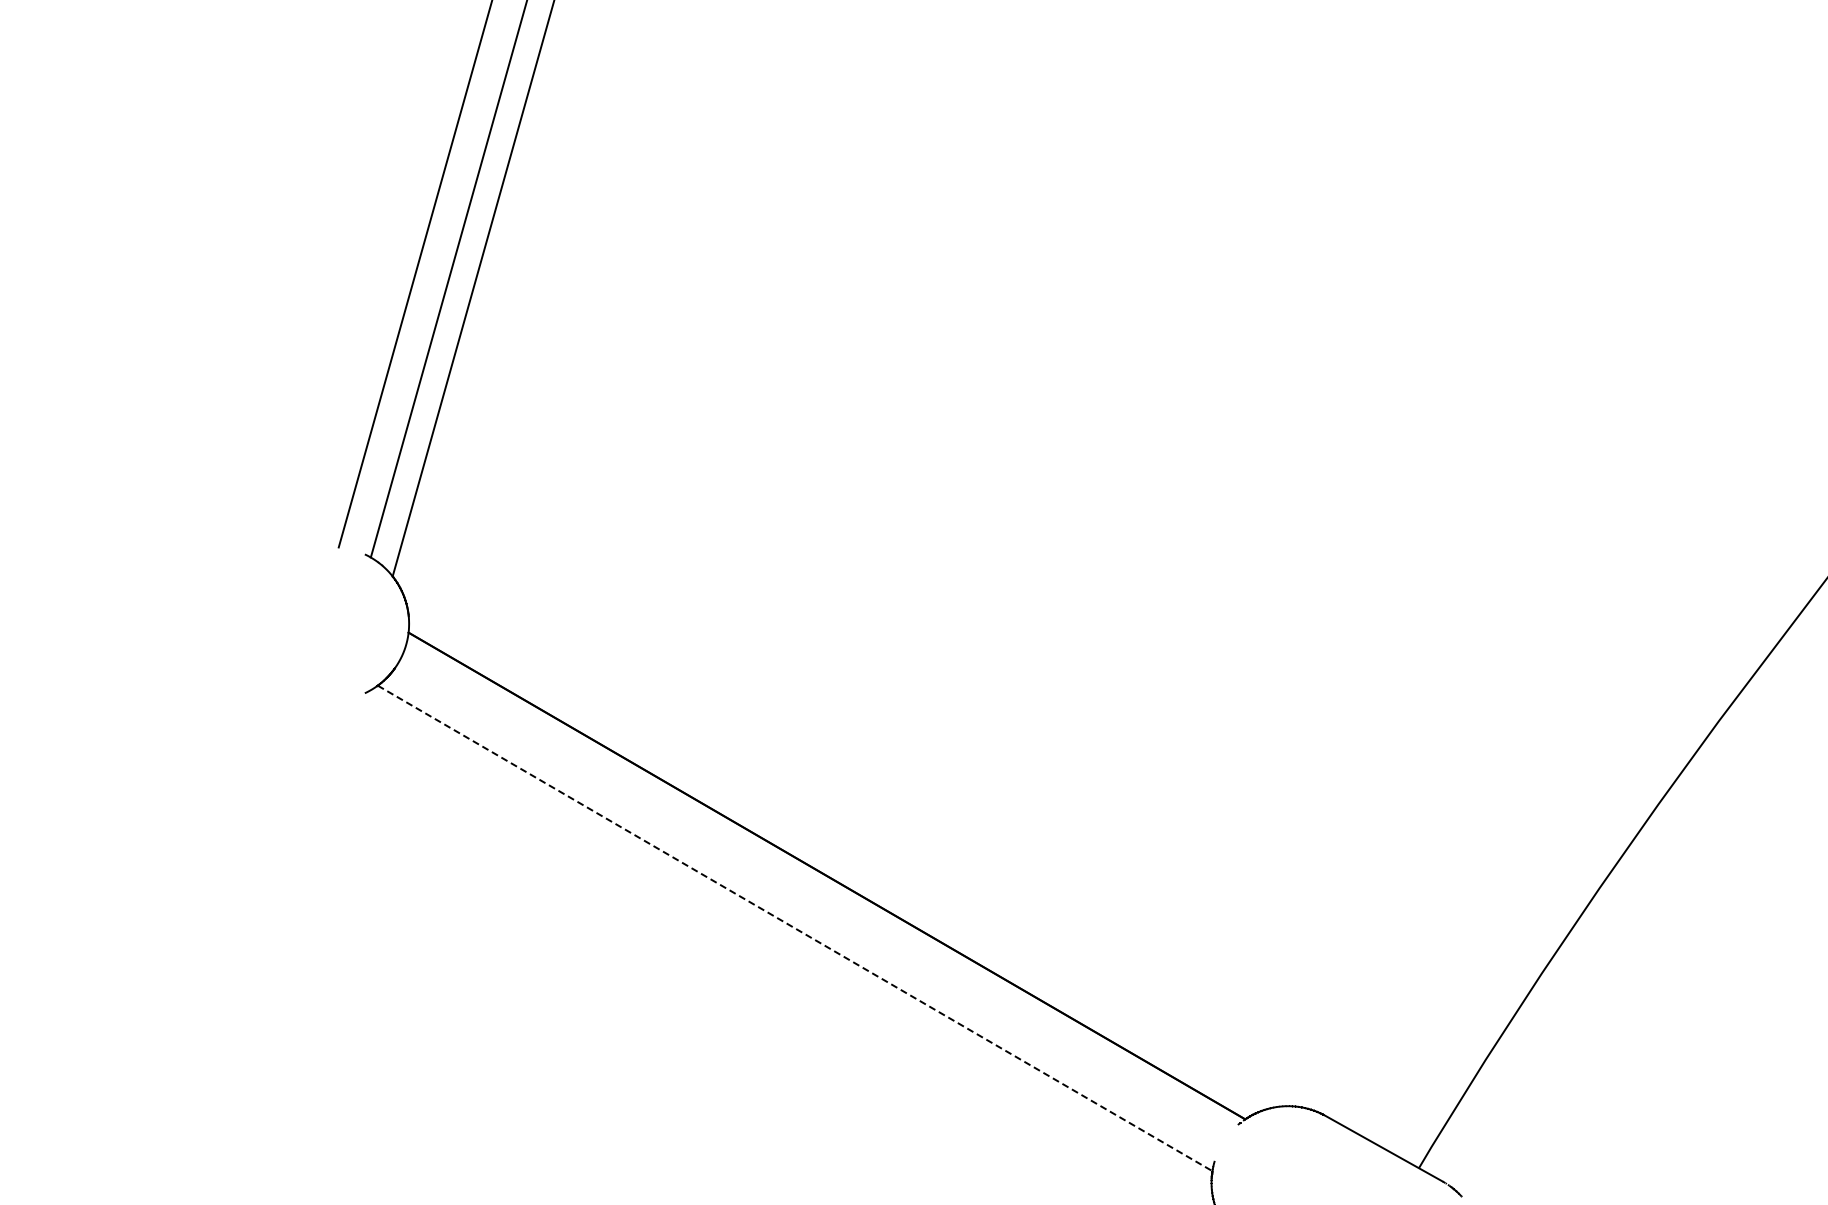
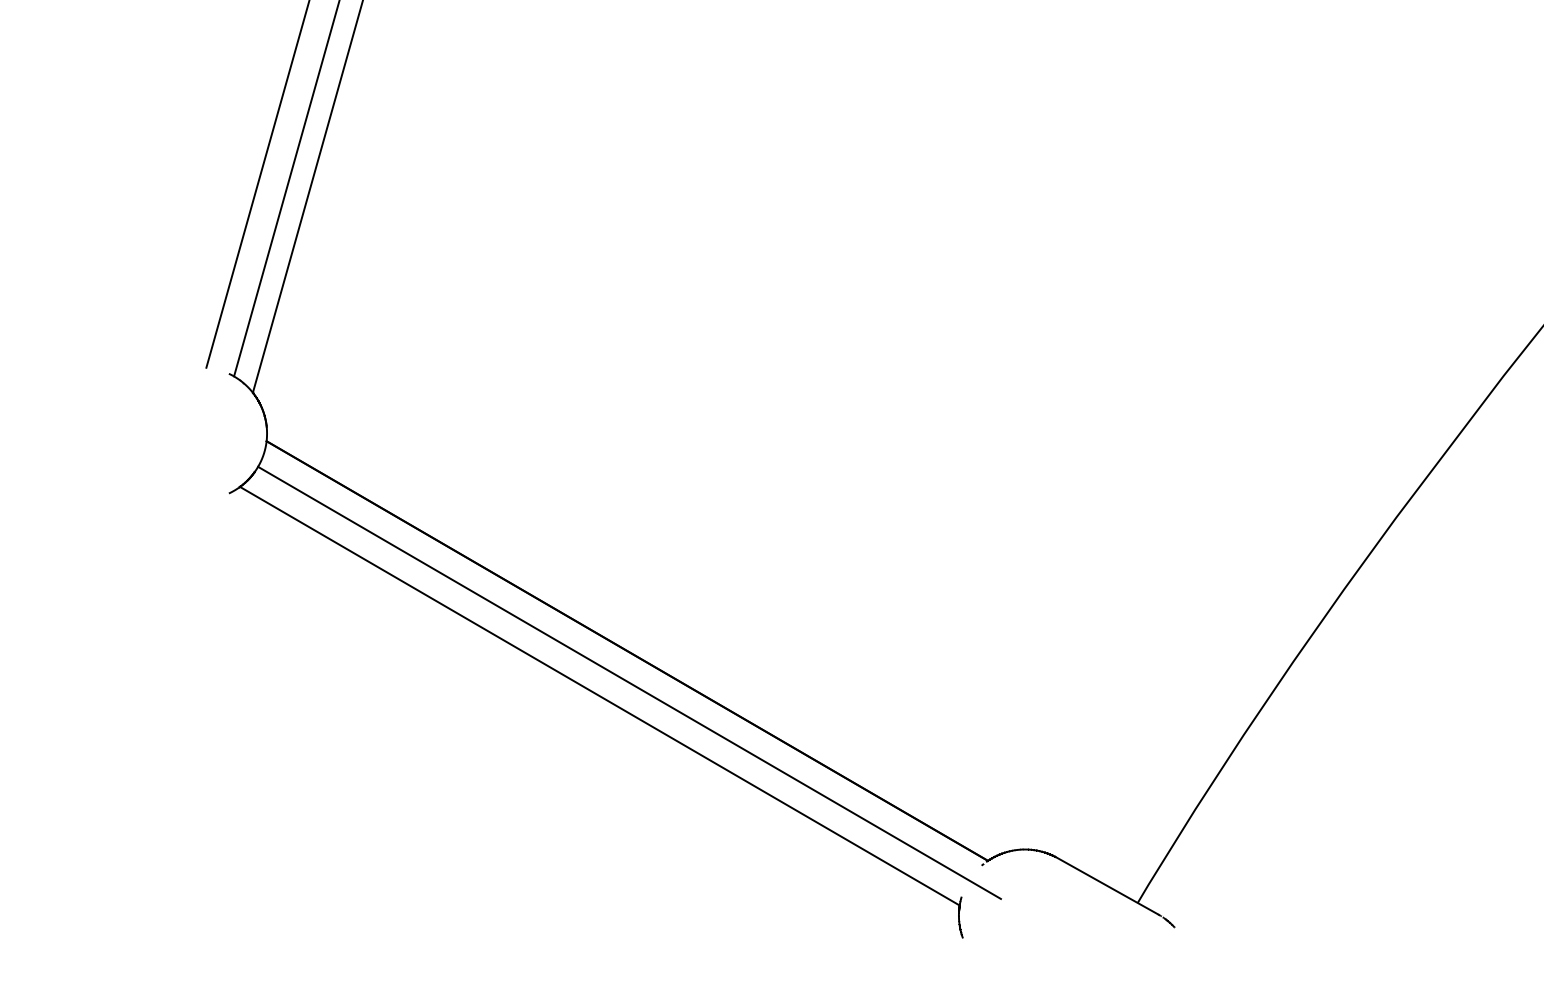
line: (829, 912) -> (629, 682), added
line: (795, 928) -> (600, 696), dashed -> solid

